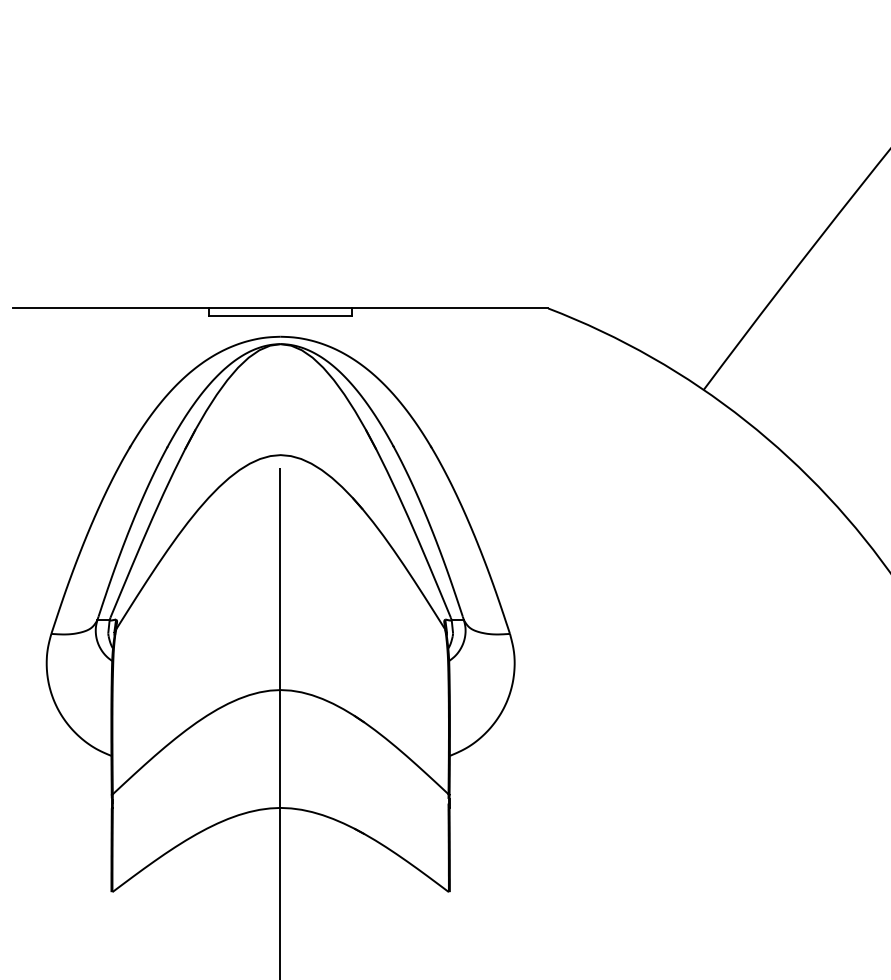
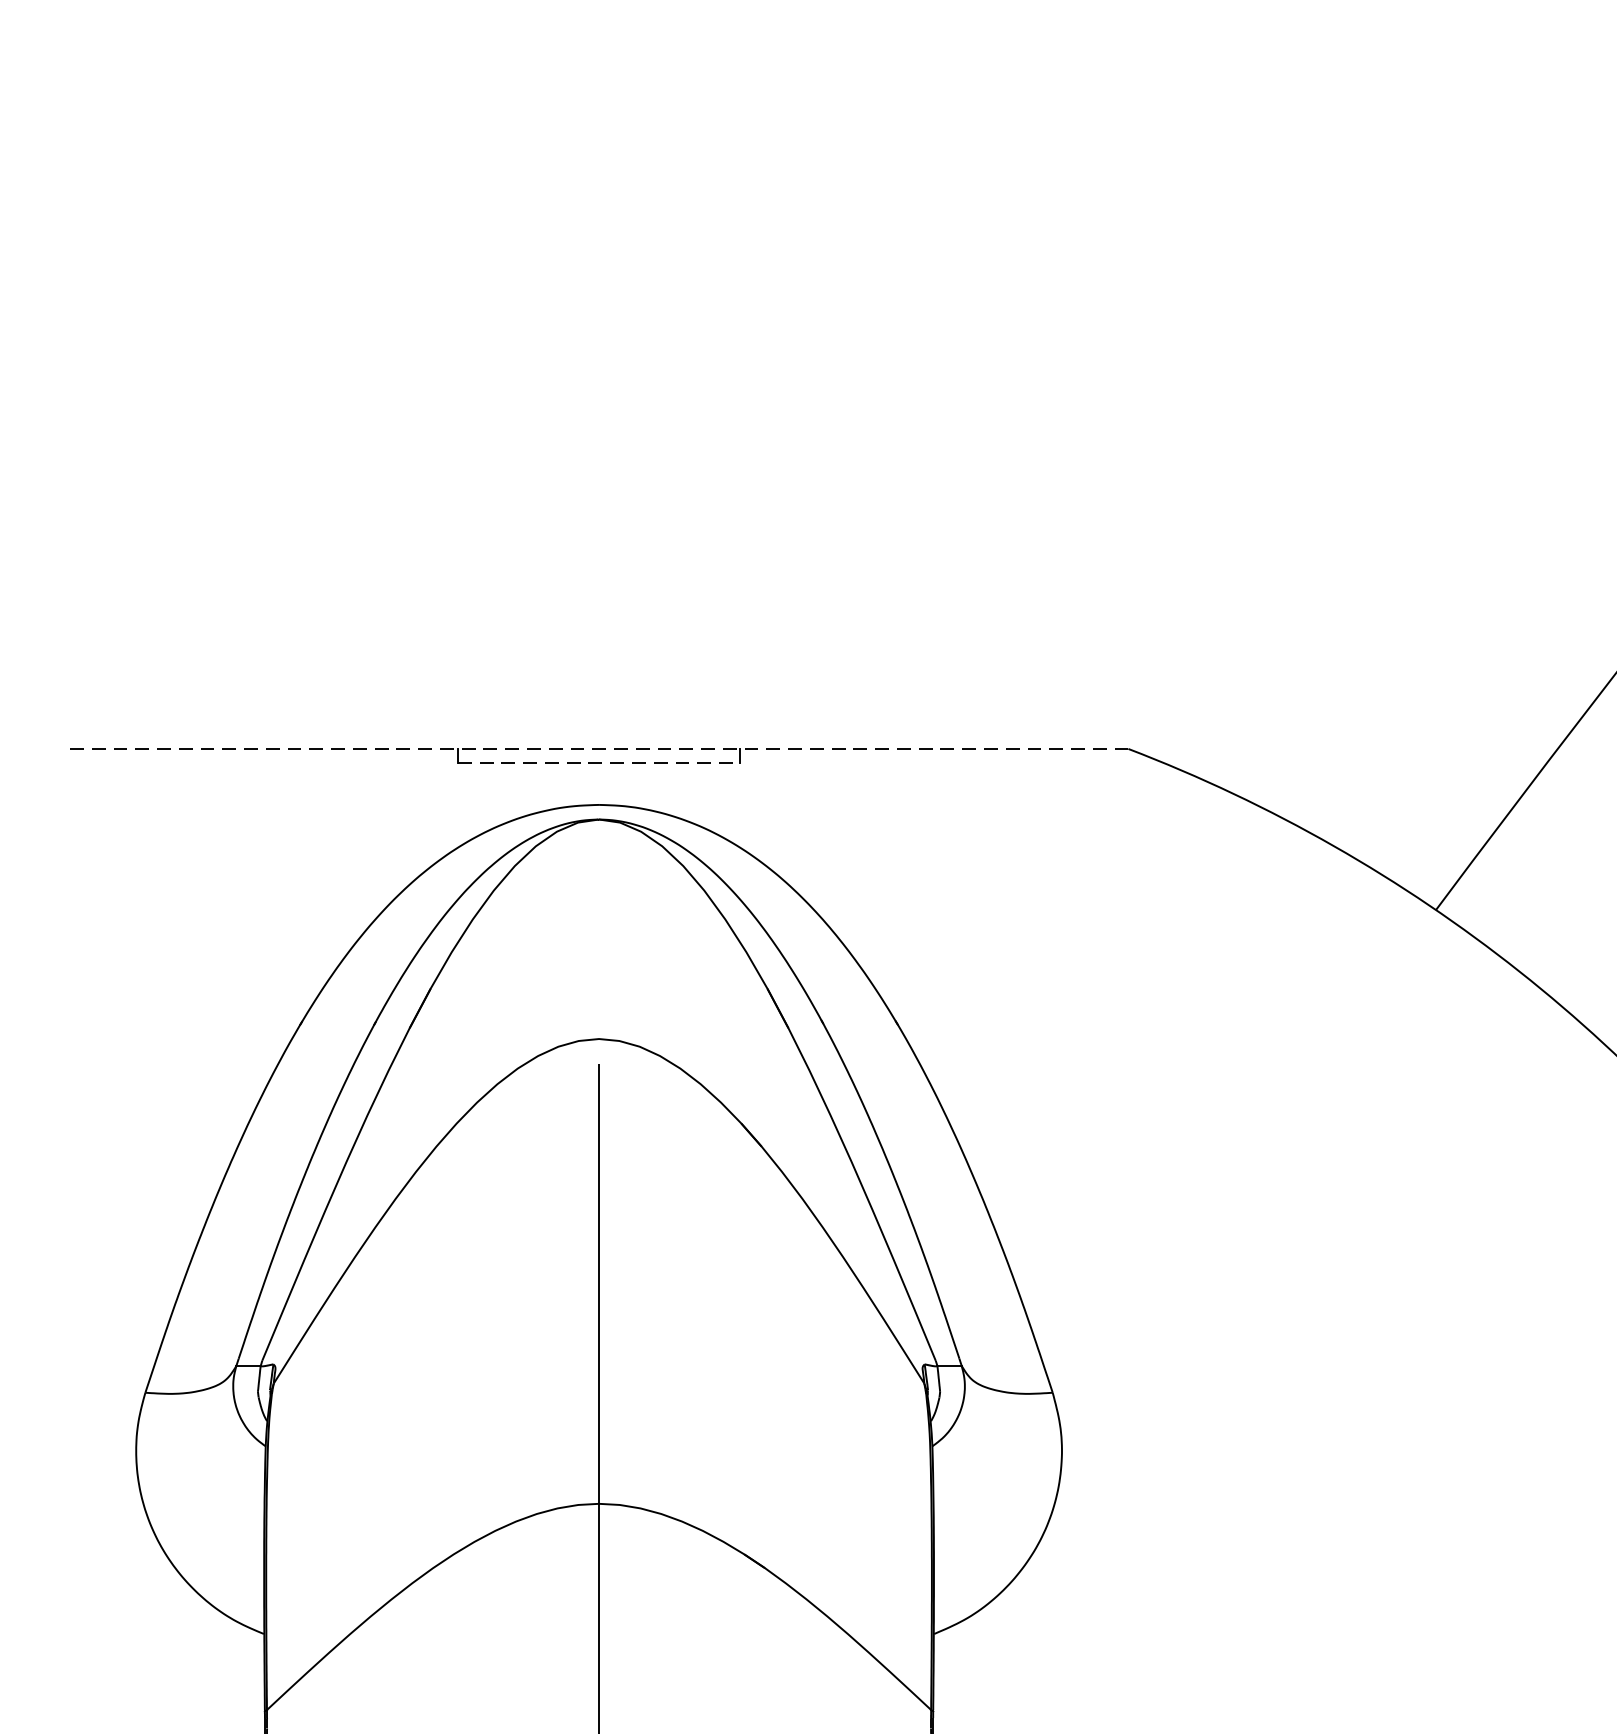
line: (280, 308) -> (598, 748), solid -> dashed
line: (281, 315) -> (600, 762), solid -> dashed

